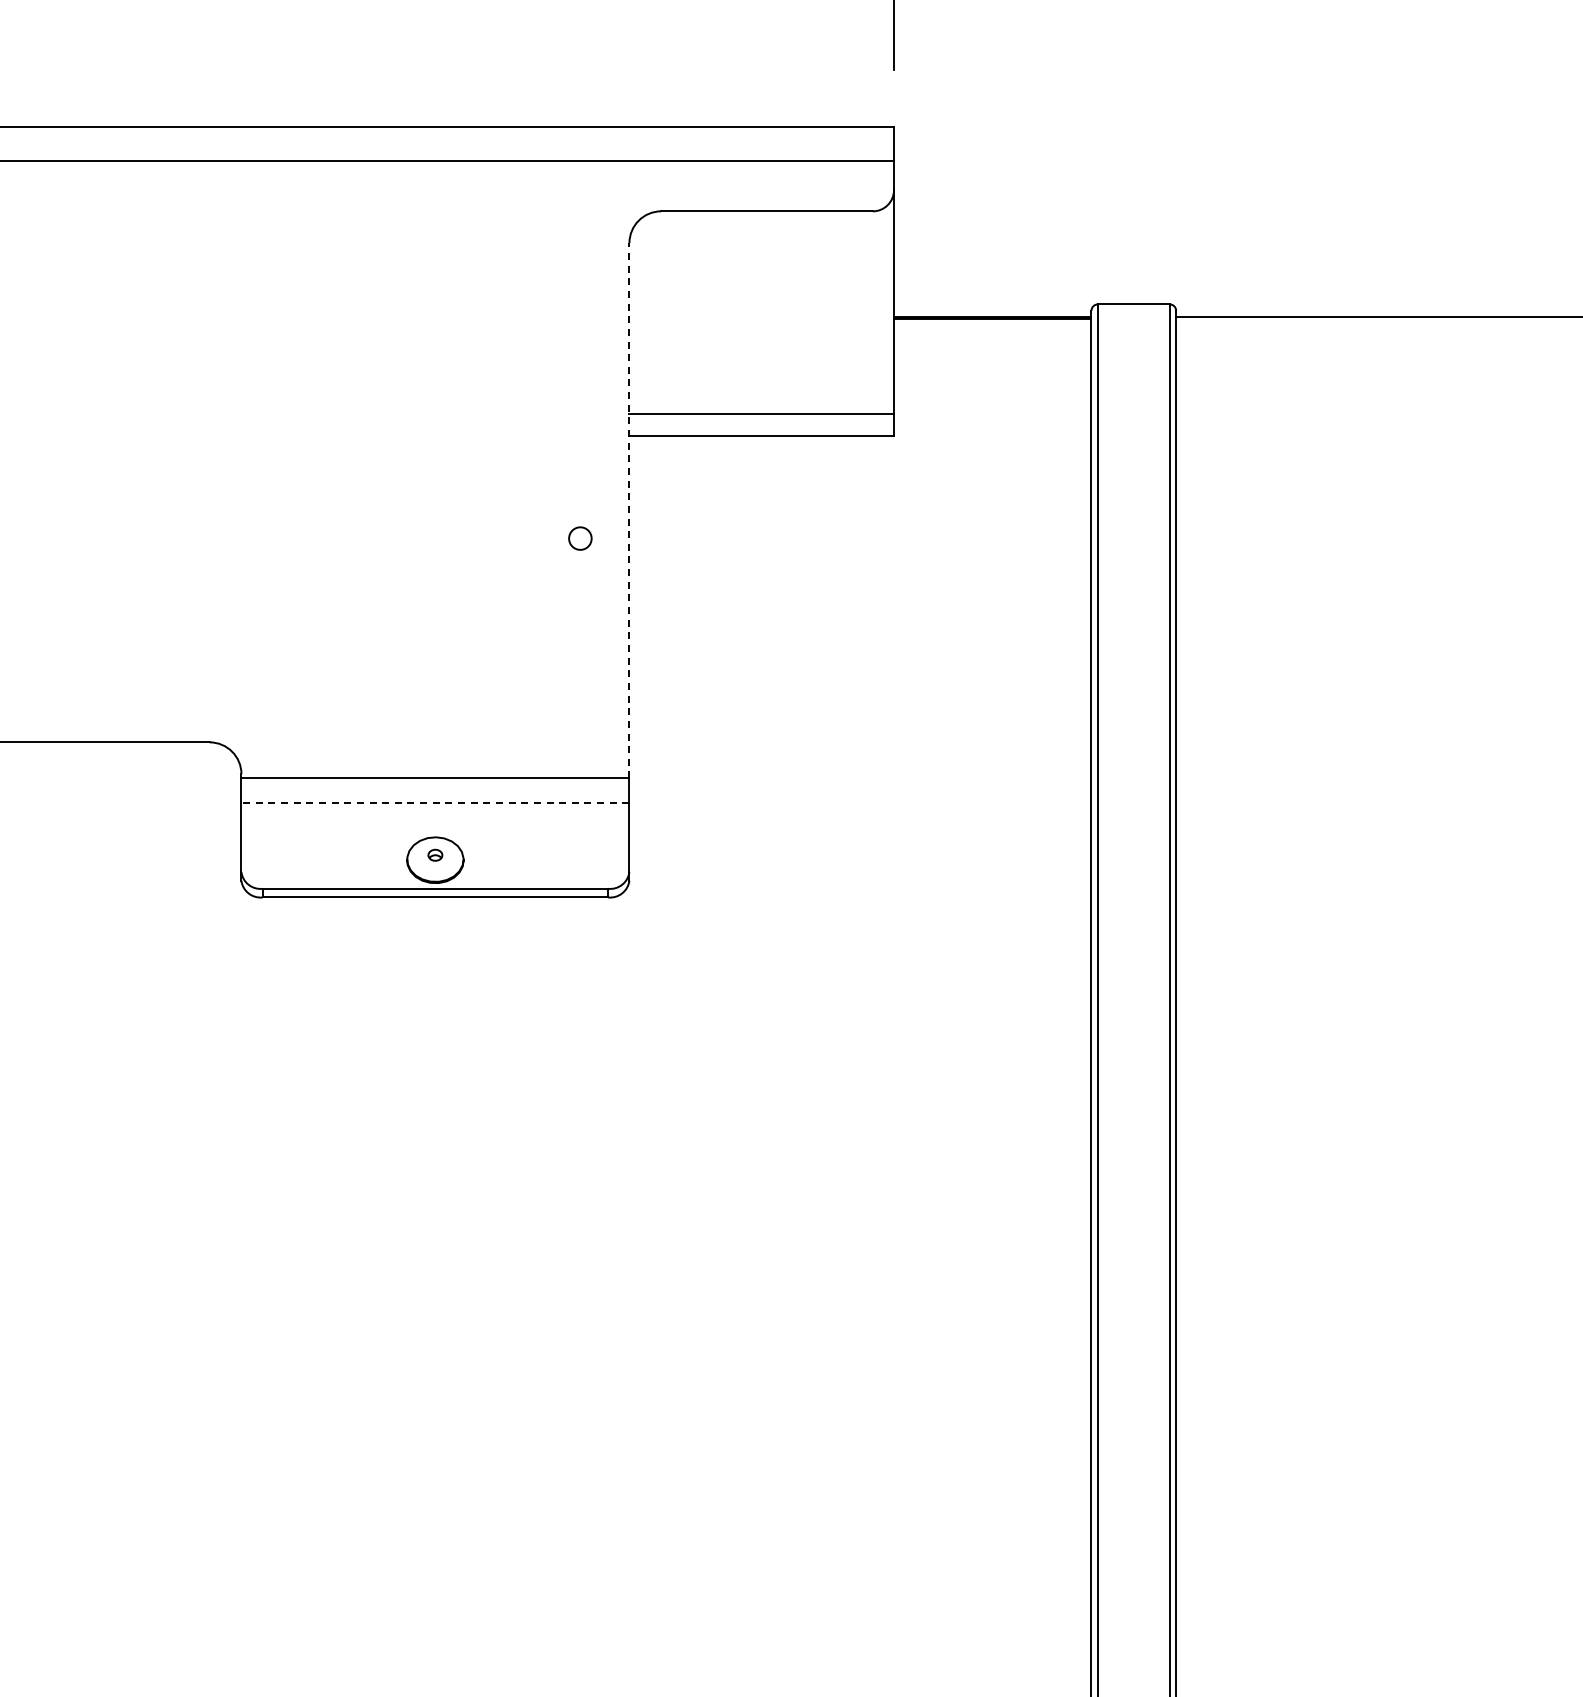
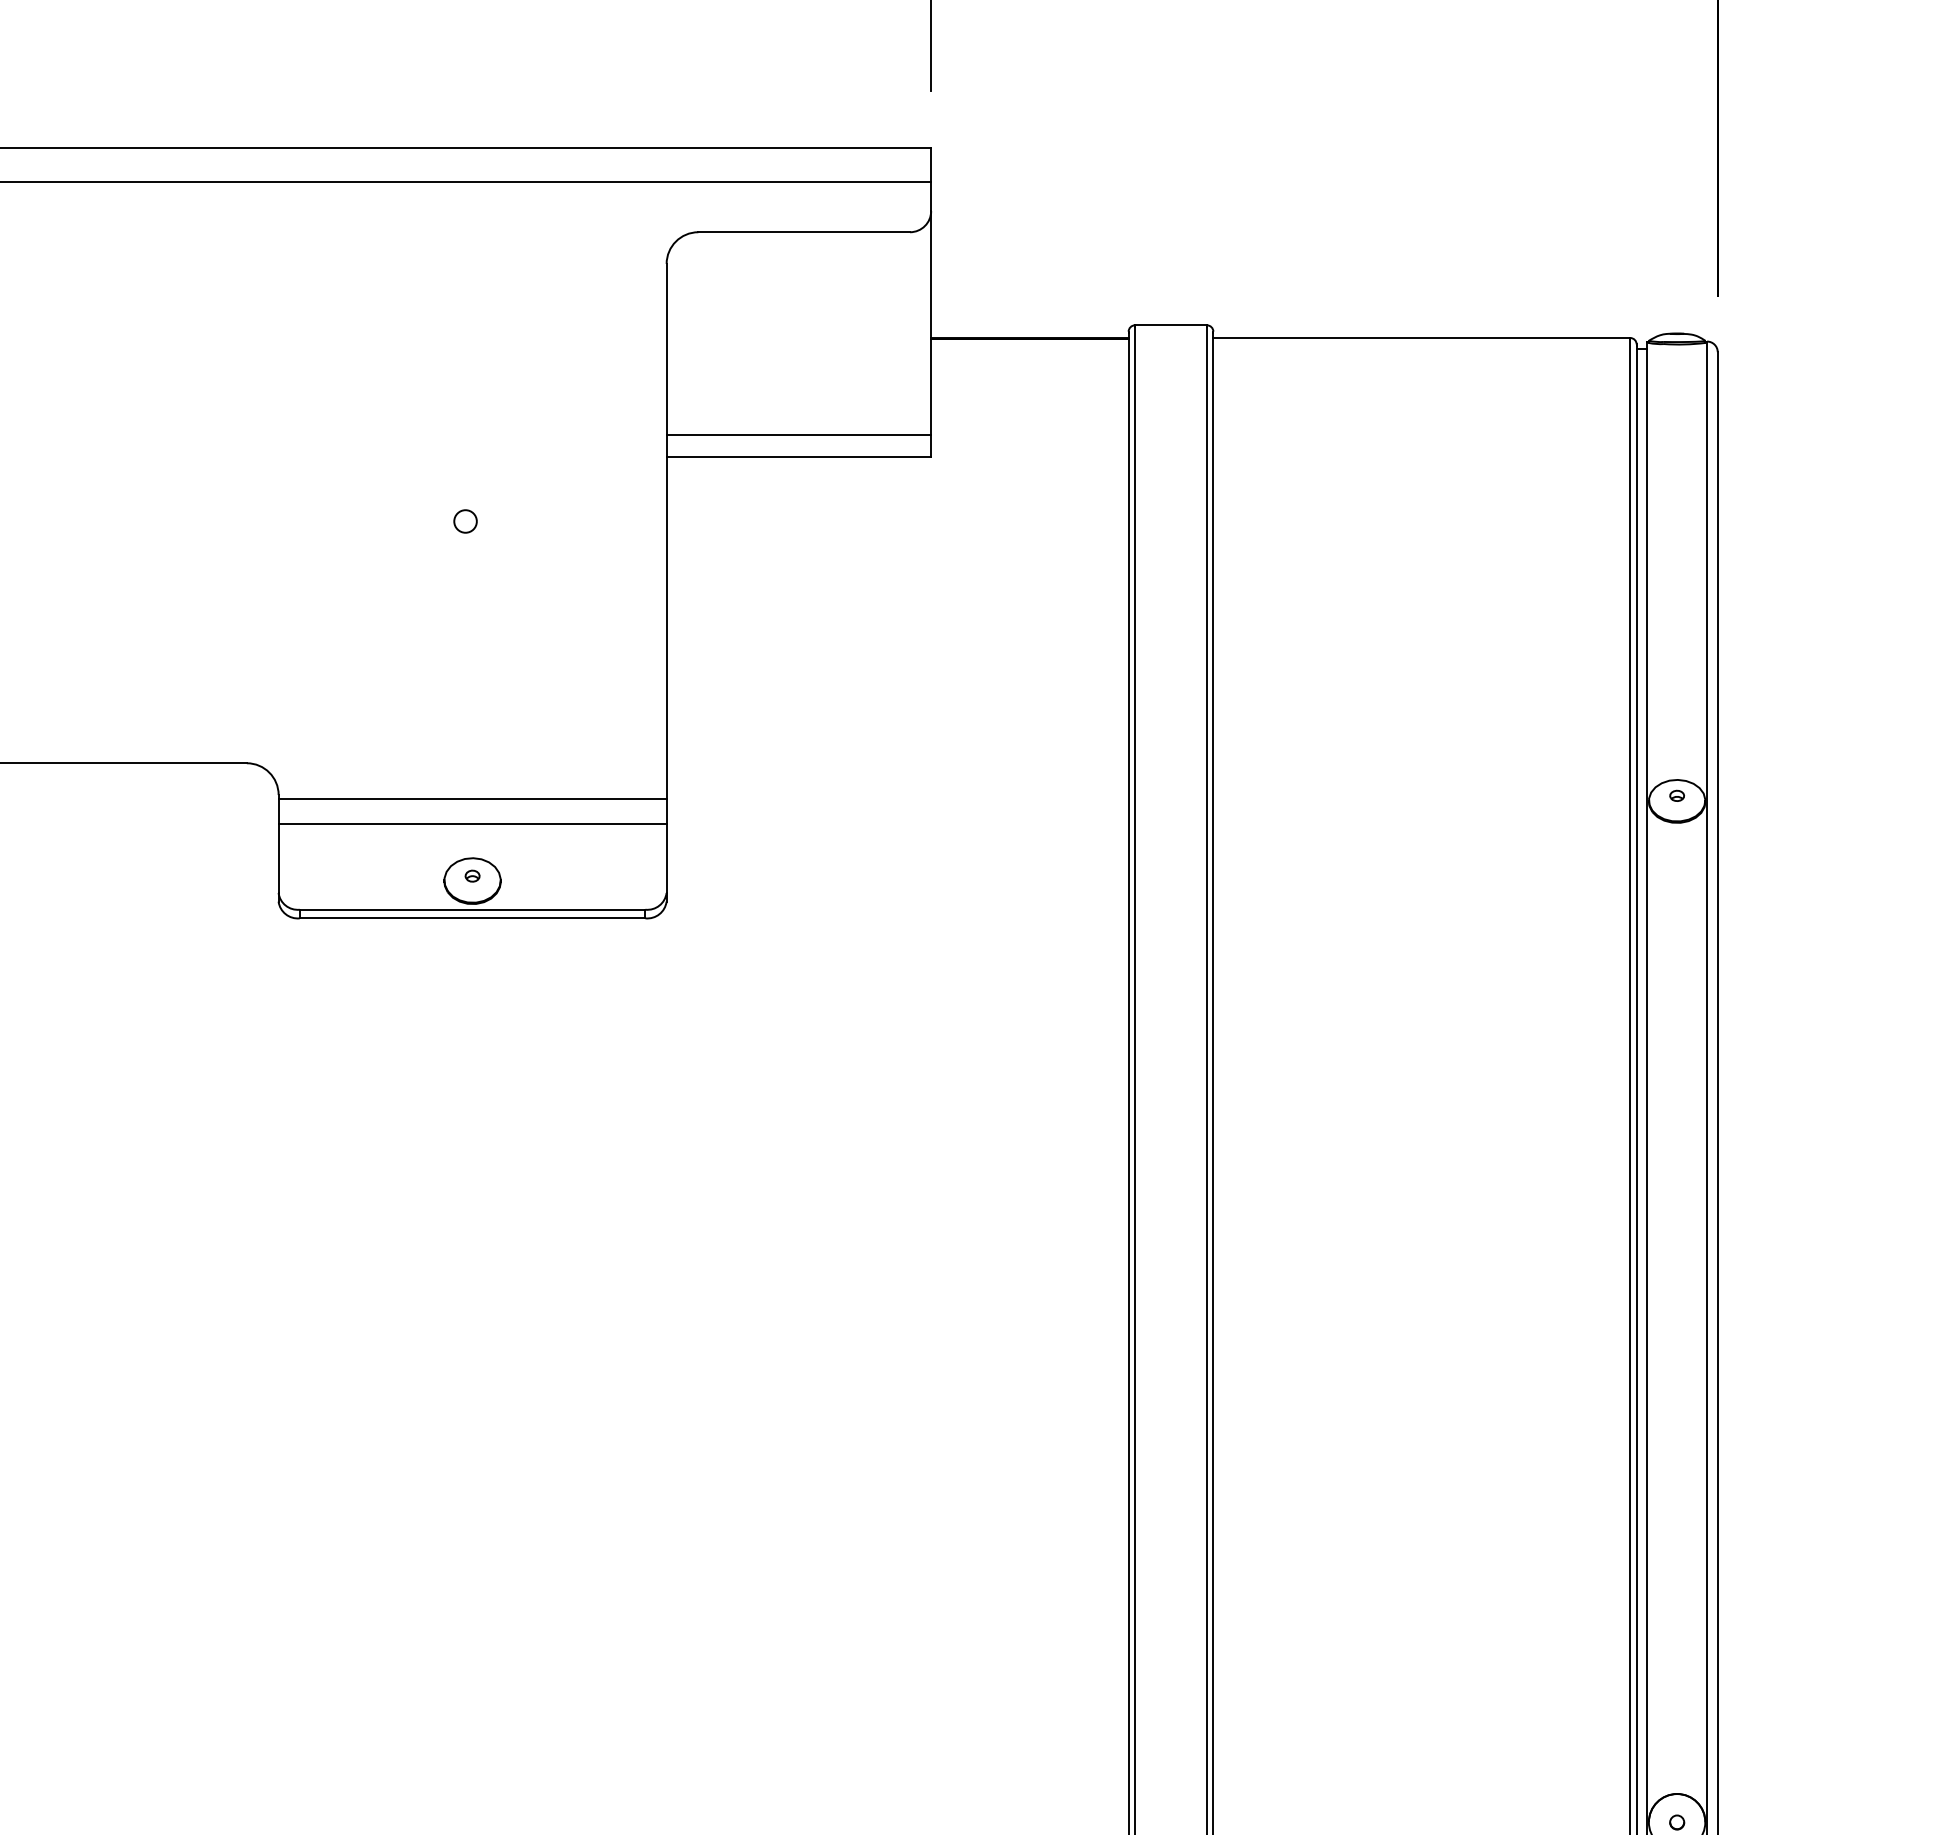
line: (629, 510) -> (666, 531), dashed -> solid
circle: (580, 538) -> (465, 521), moved
line: (435, 802) -> (472, 823), dashed -> solid

